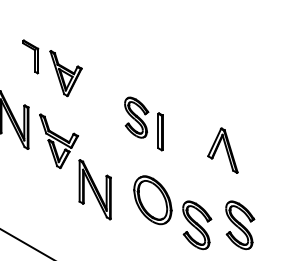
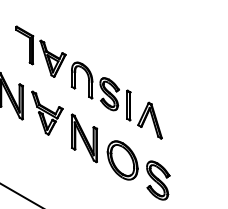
part: (30, 56) -> (24, 45), size x1.43
part: (109, 98) -> (87, 78), added
part: (222, 150) -> (149, 120), moved
part: (94, 189) -> (83, 138), moved
part: (240, 225) -> (193, 180), removed

